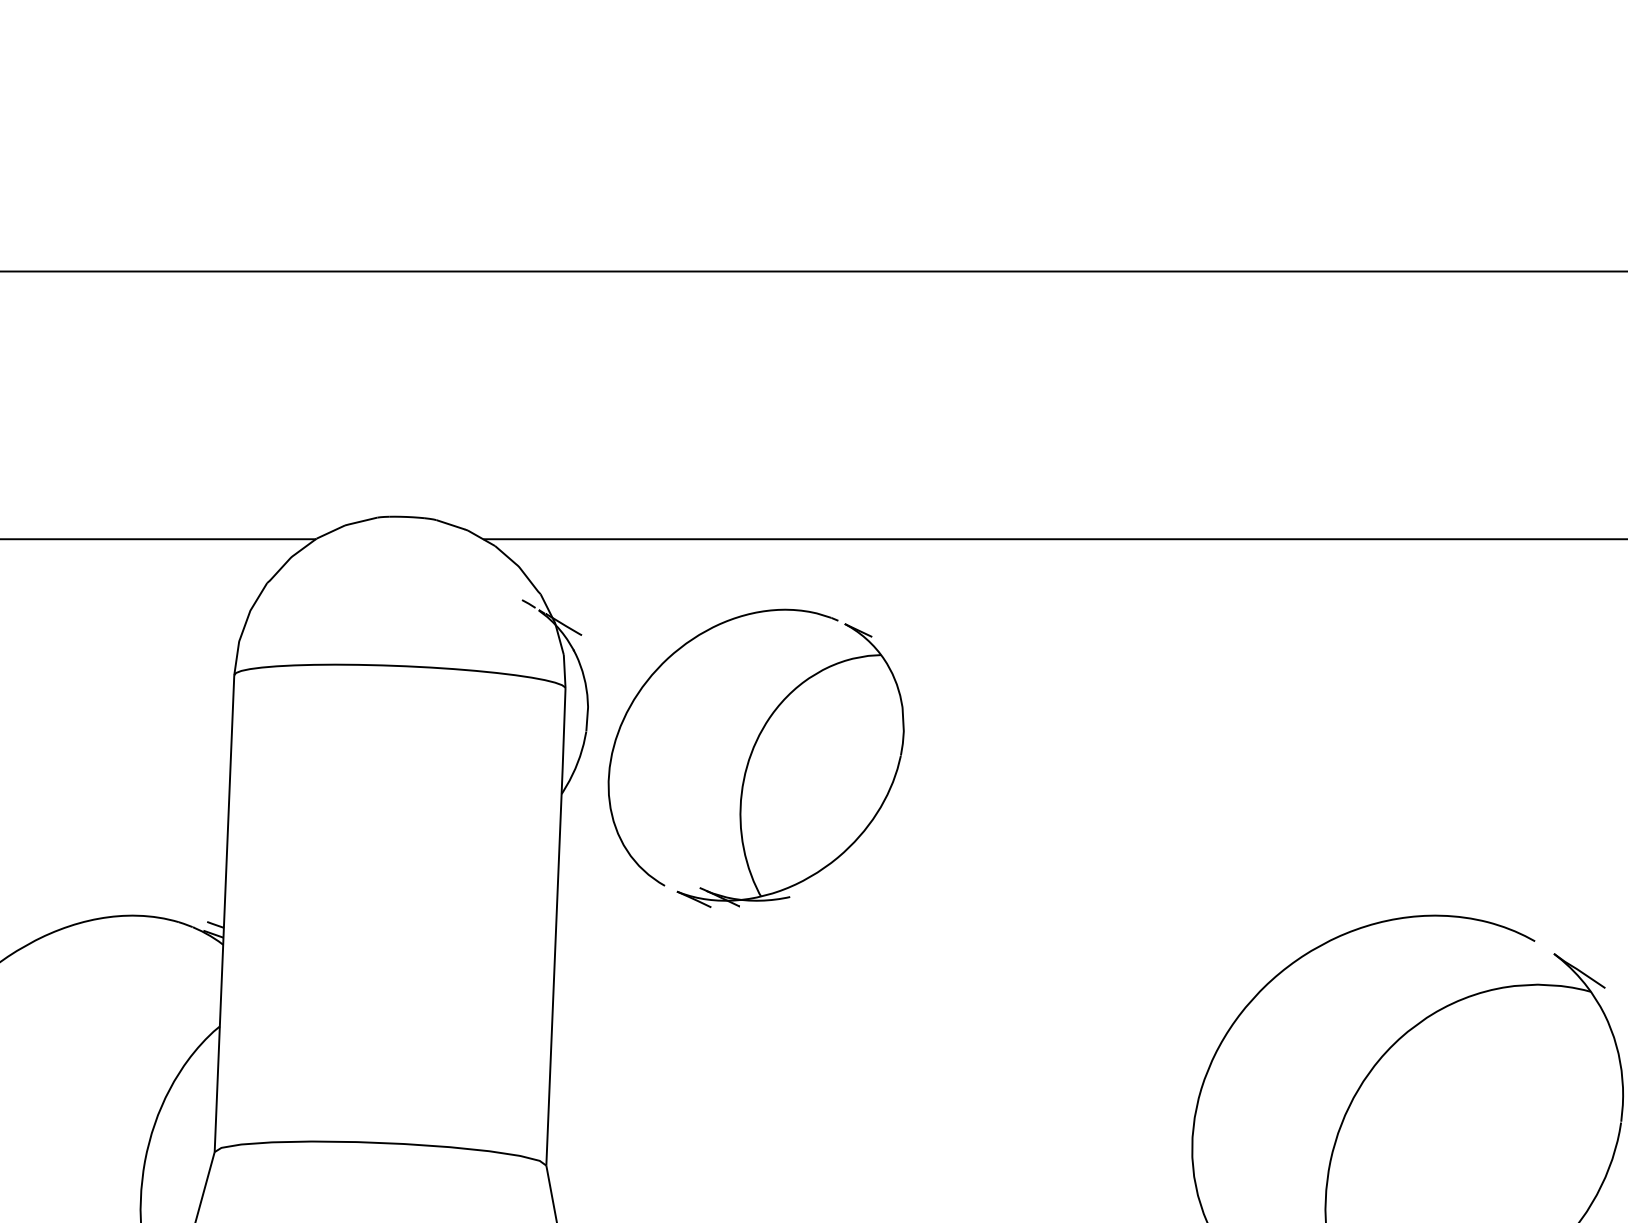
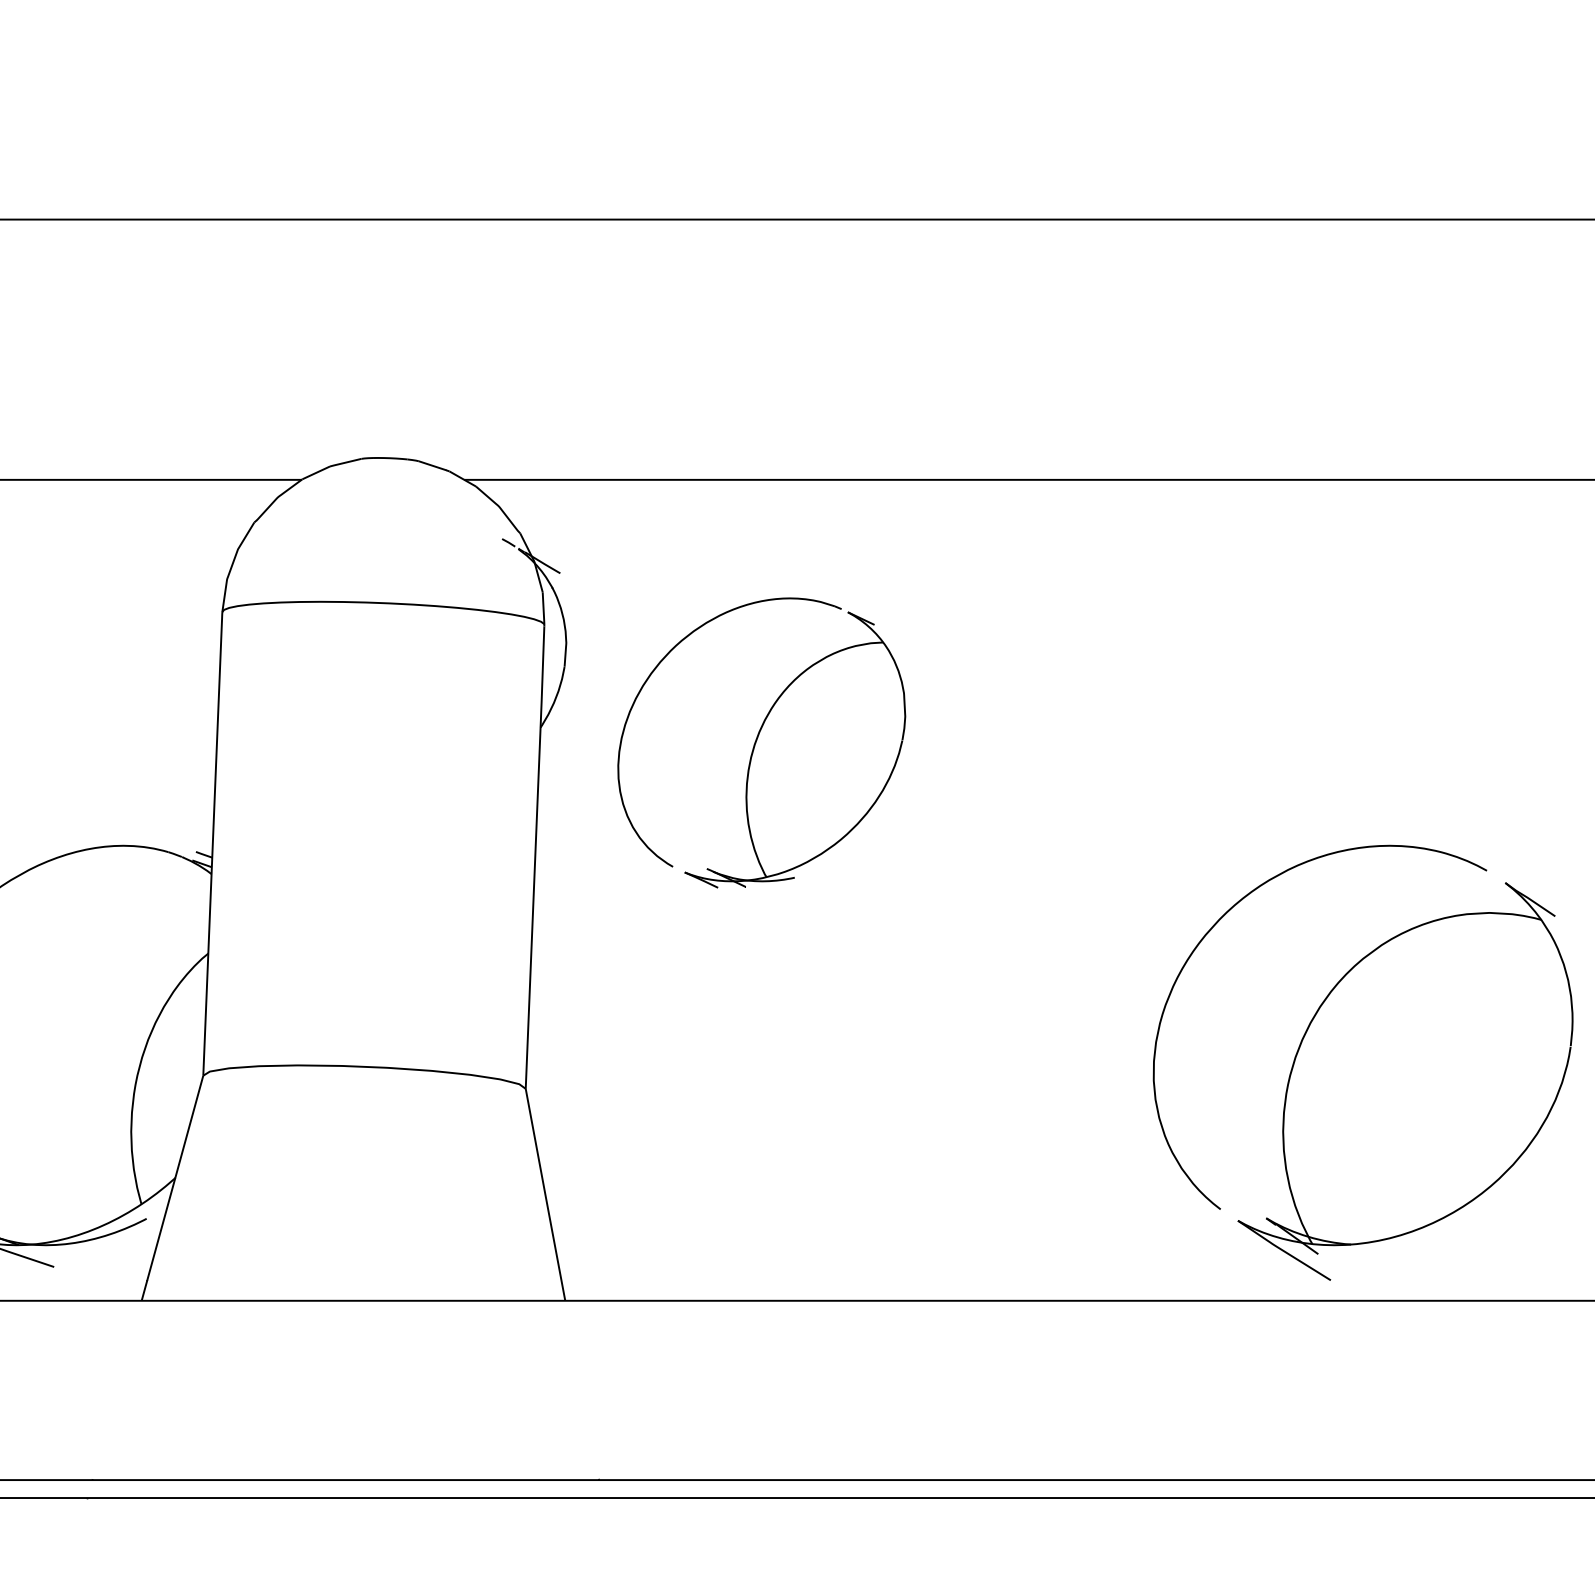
part: (755, 757) -> (761, 742), moved

